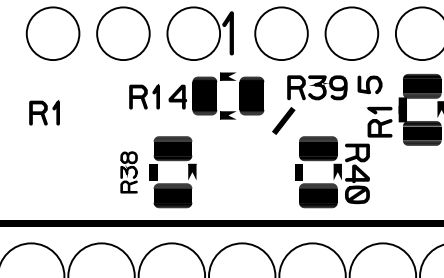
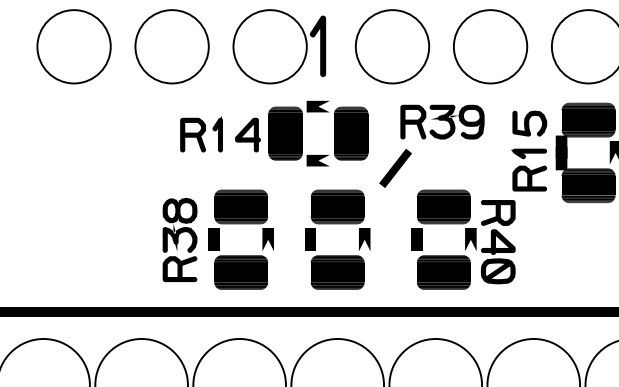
part: (369, 84) -> (529, 123), moved
part: (44, 112) -> (62, 156), removed
part: (242, 161) -> (338, 224), added
part: (128, 172) -> (179, 240), size x1.43

